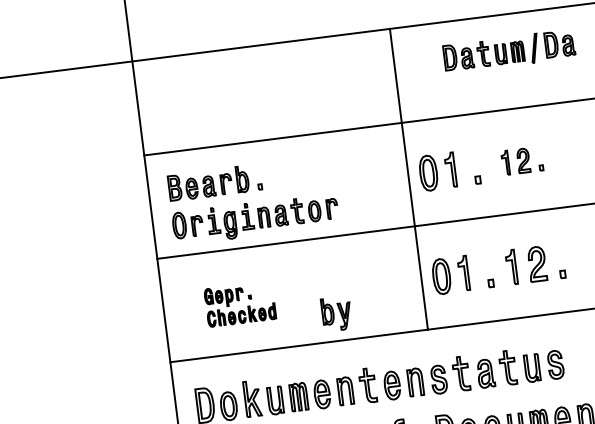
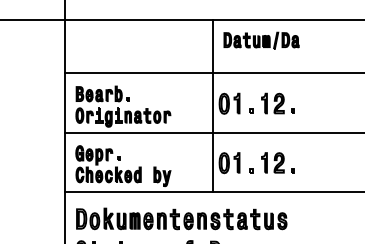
part: (509, 50) -> (261, 40), moved
part: (521, 160) -> (277, 103), size x1.43
part: (240, 304) -> (108, 164), size x1.67

